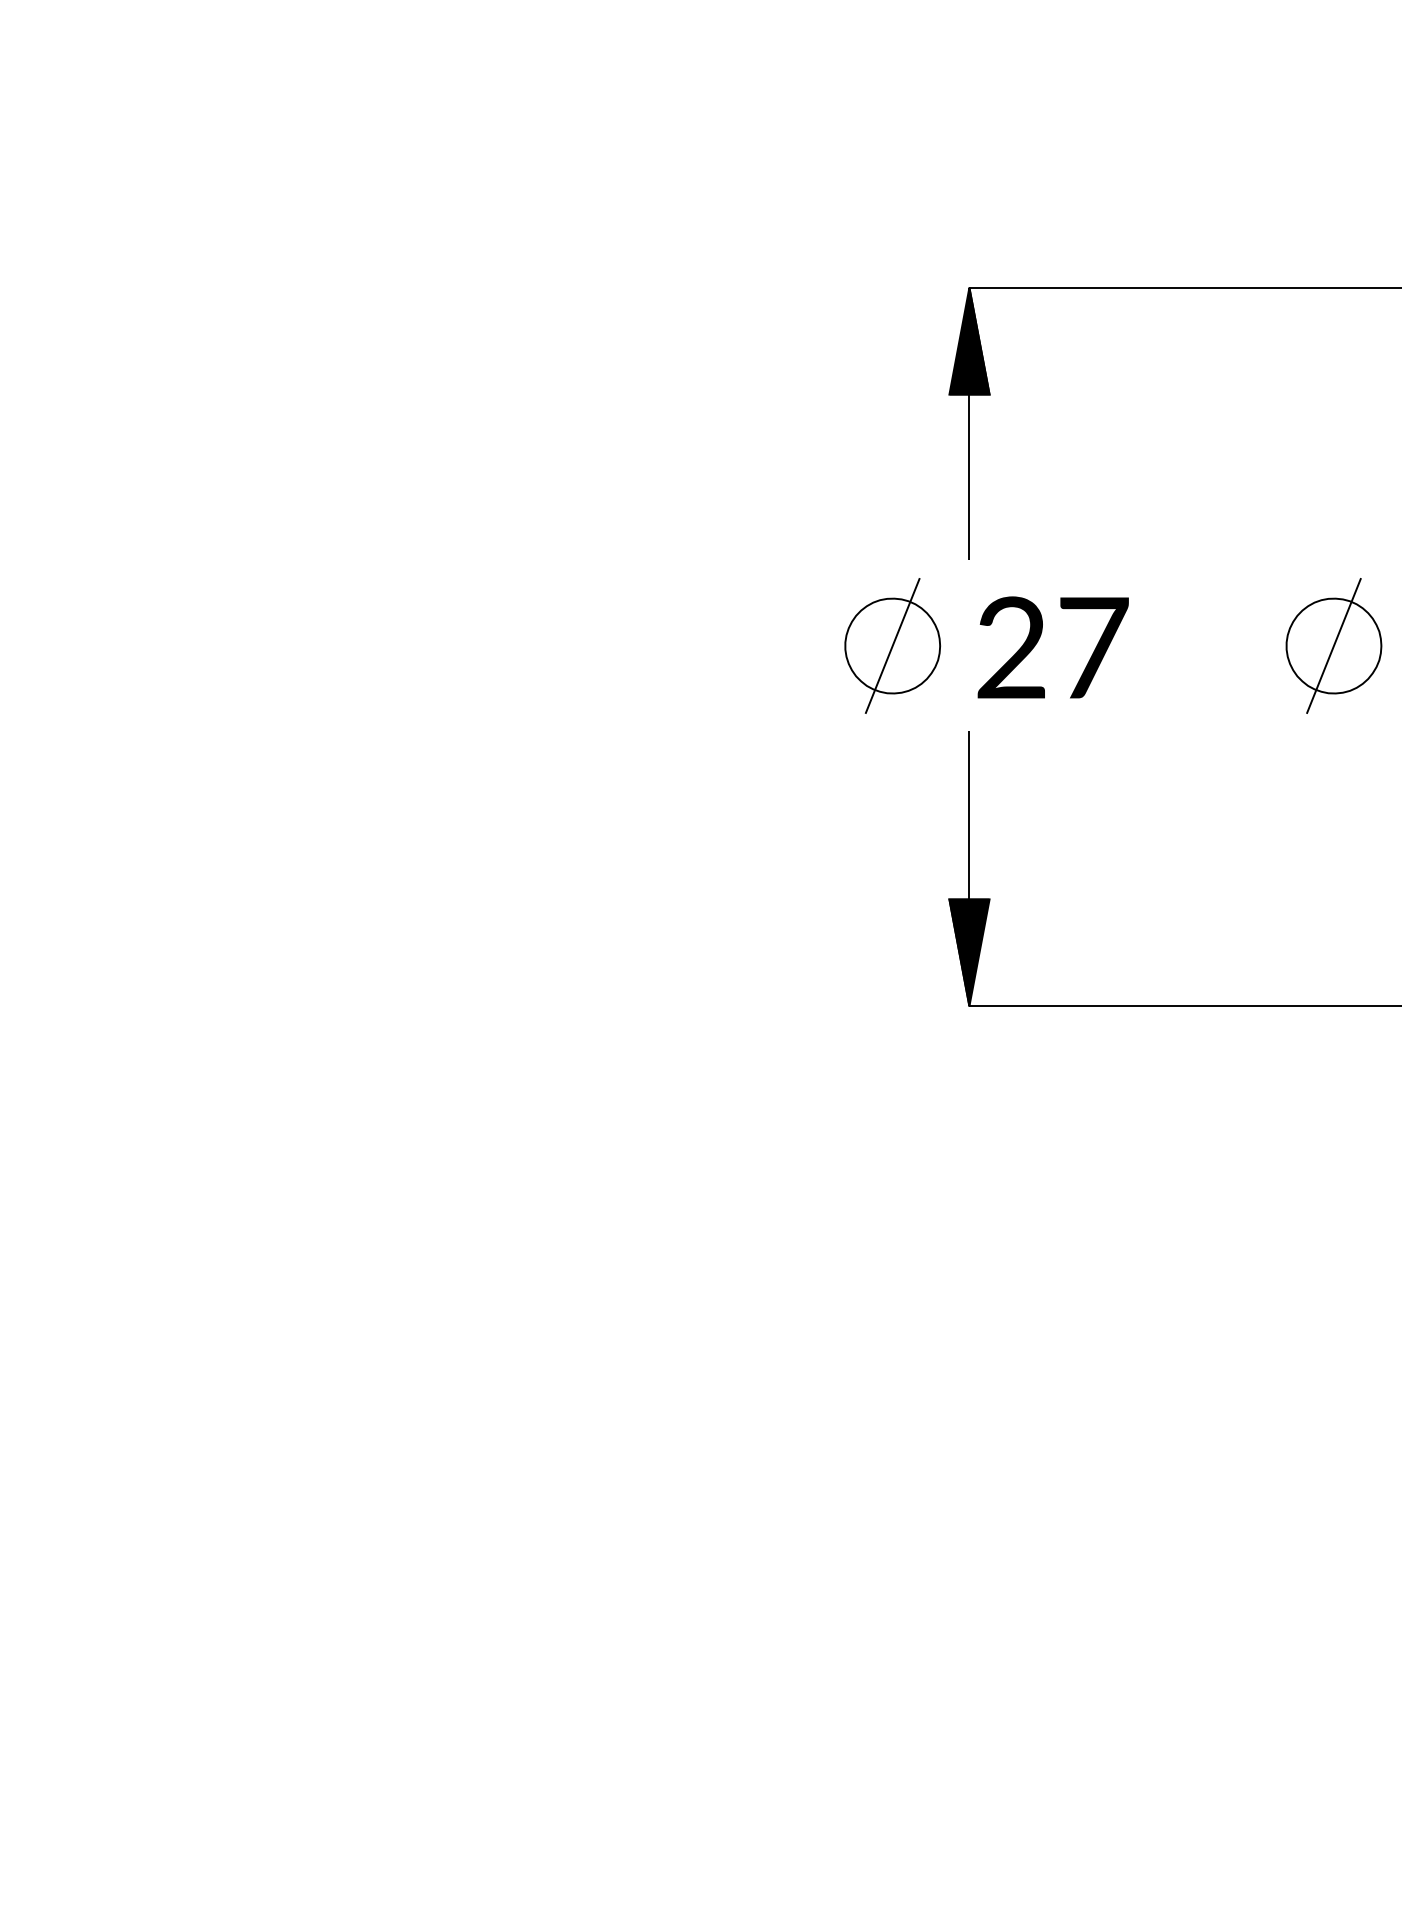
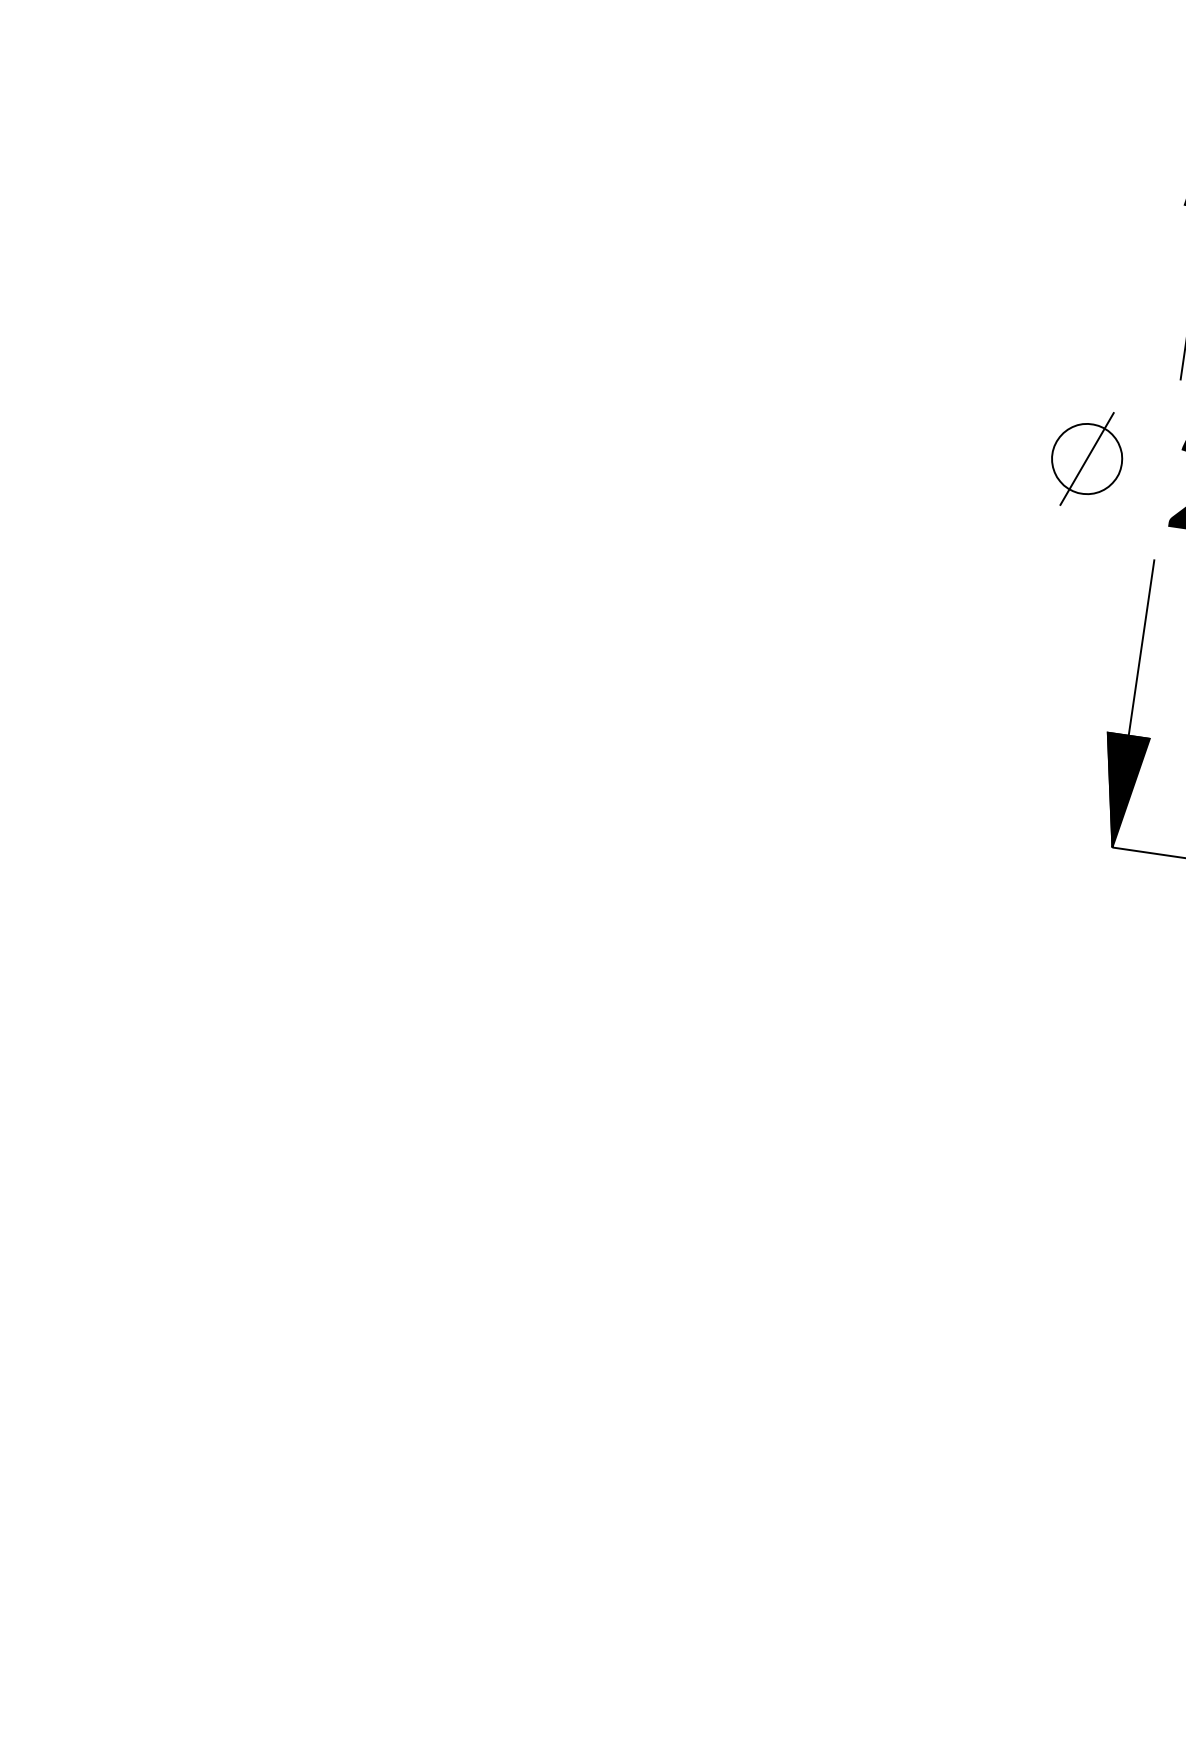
part: (892, 645) -> (1087, 458), size x0.7

